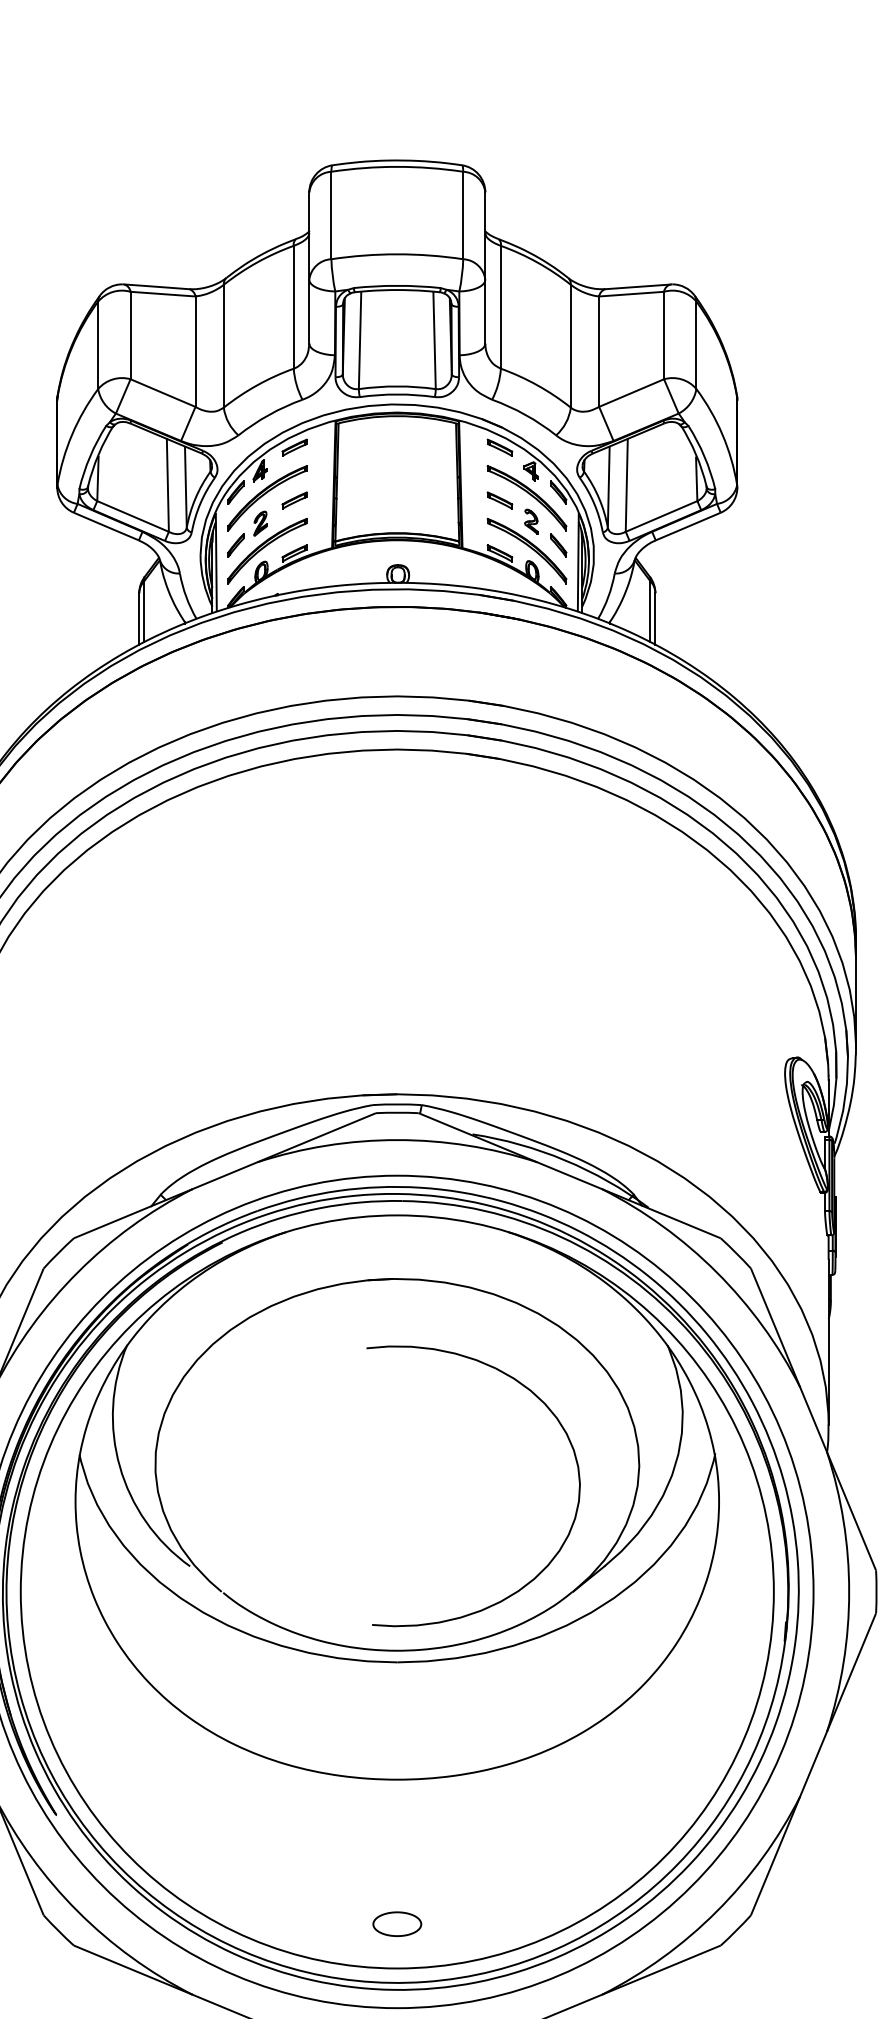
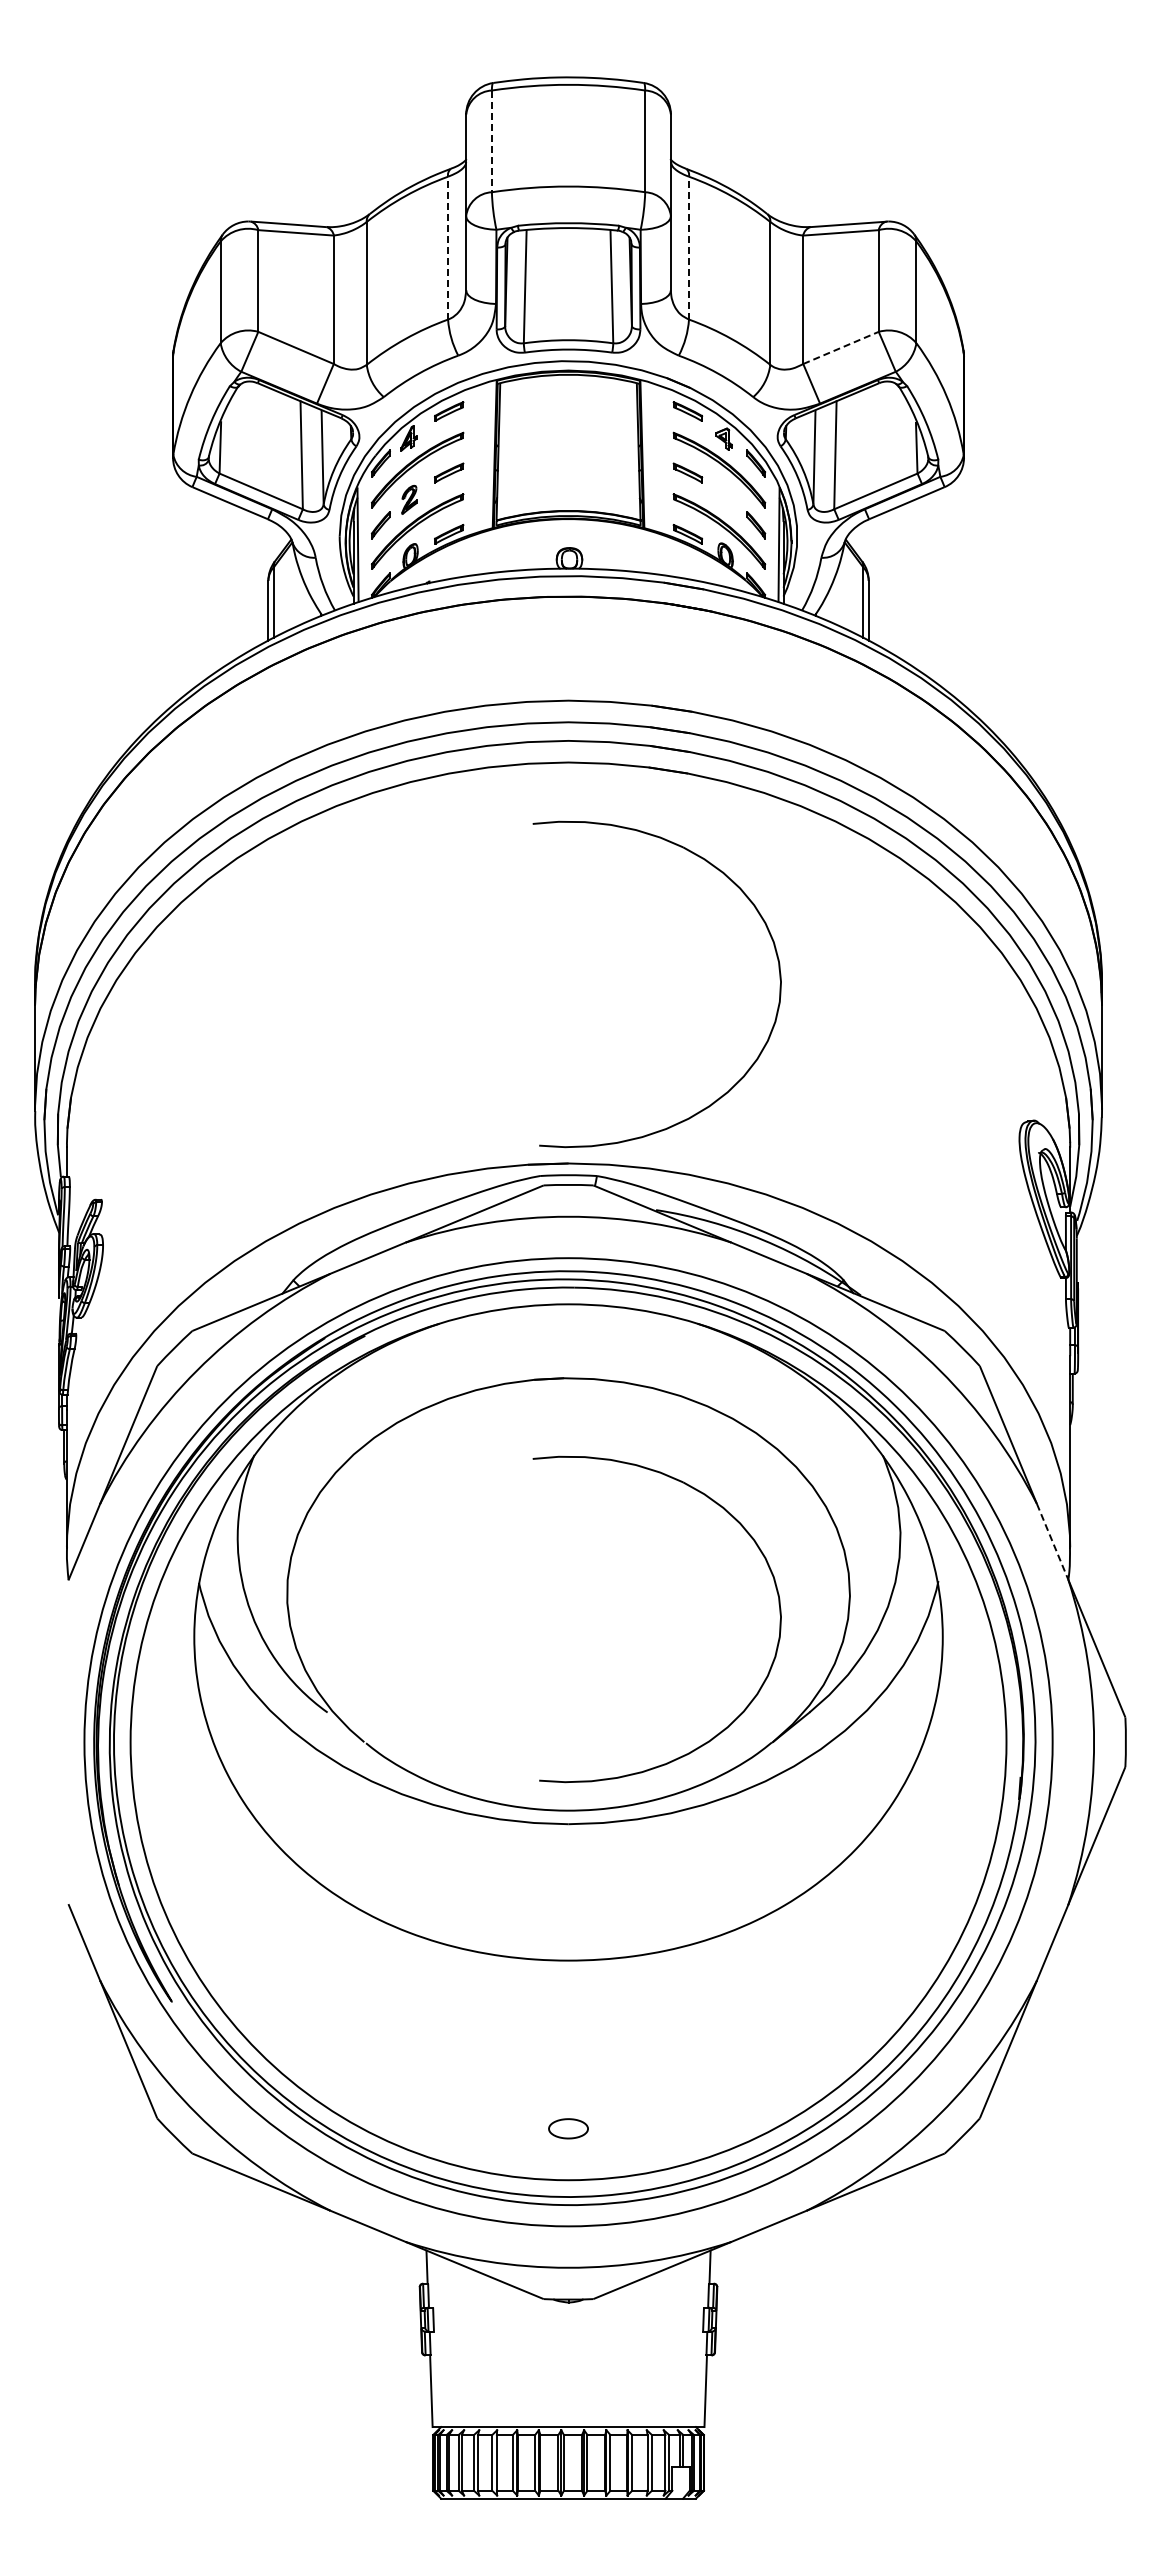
line: (331, 215) -> (491, 141), solid -> dashed
line: (294, 306) -> (448, 247), solid -> dashed
line: (501, 306) -> (689, 247), solid -> dashed
line: (632, 392) -> (841, 347), solid -> dashed
part: (531, 521) -> (724, 497), removed
part: (577, 927) -> (778, 969), added
line: (813, 1419) -> (1052, 1541), solid -> dashed
part: (397, 1924) -> (568, 2128), size x0.7

